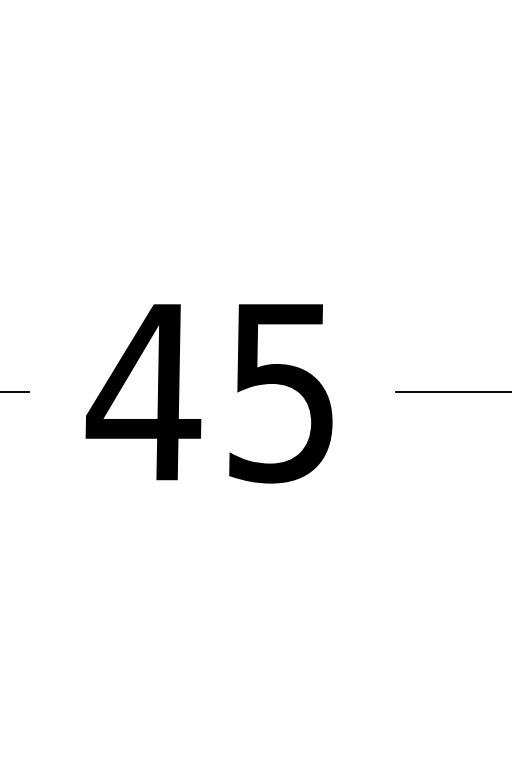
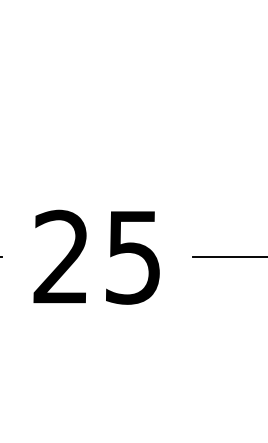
text: (143, 390) -> (61, 256), 45 -> 25

